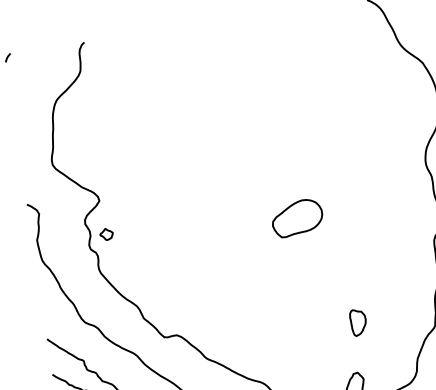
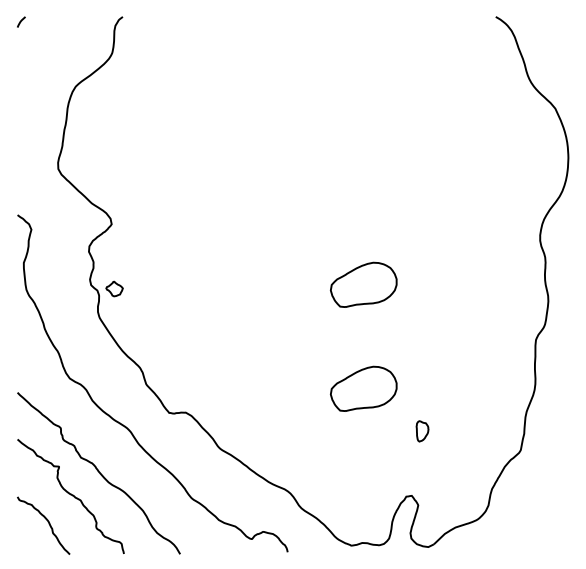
part: (106, 234) -> (114, 288), moved
part: (308, 296) -> (363, 388), added
part: (358, 322) -> (422, 431), size x0.6

